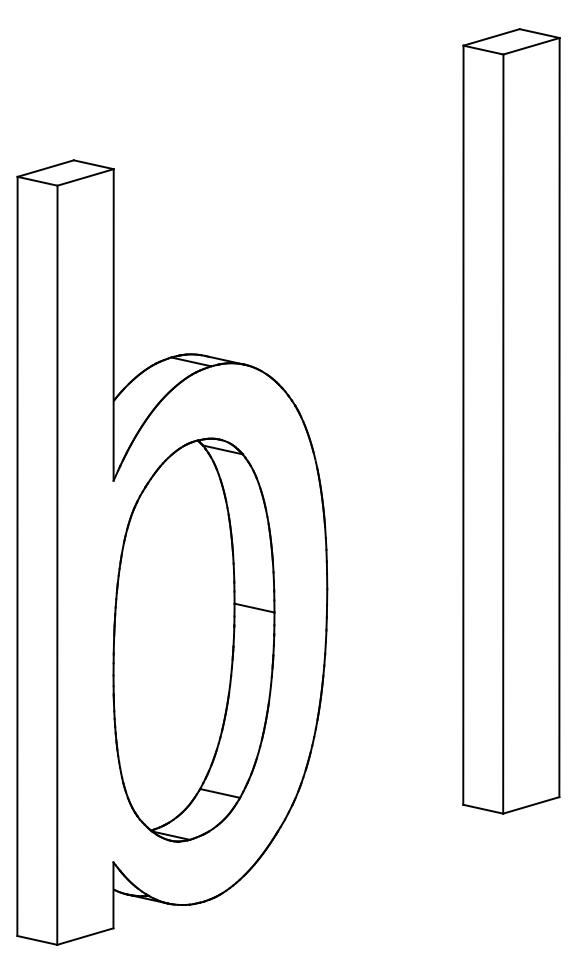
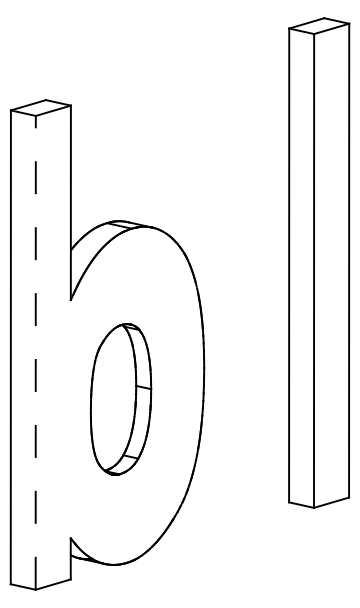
line: (56, 564) -> (35, 352), solid -> dashed
part: (193, 640) -> (120, 399), size x0.6

